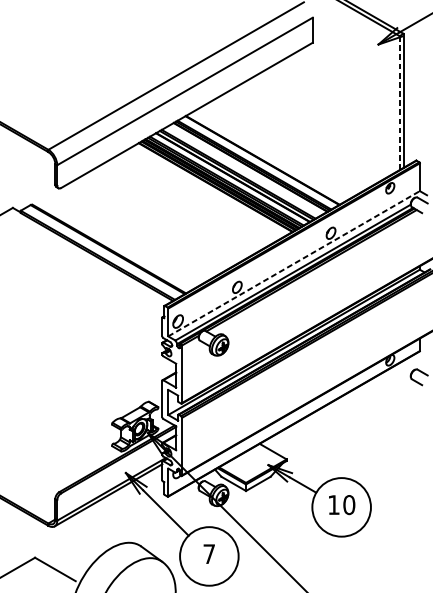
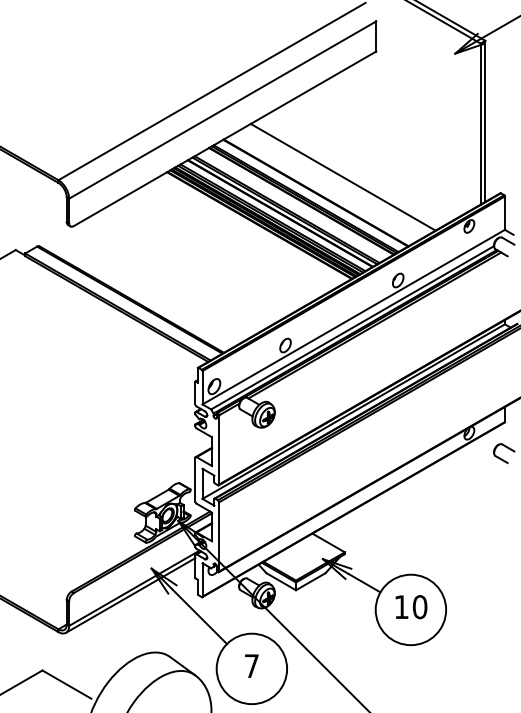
line: (399, 103) -> (480, 124), dashed -> solid
line: (284, 146) -> (342, 176), added
line: (293, 264) -> (353, 317), dashed -> solid

